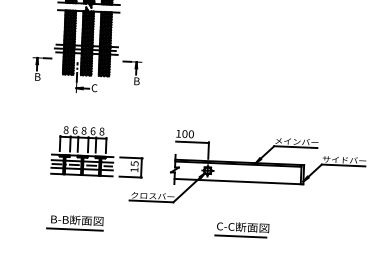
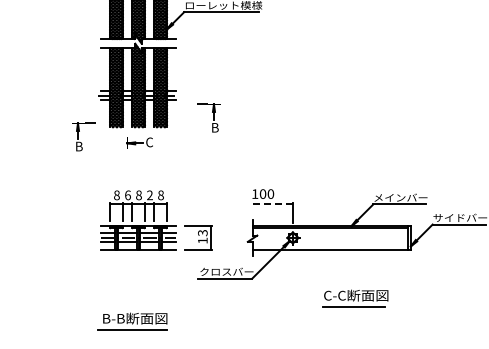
part: (41, 68) -> (83, 136), moved
line: (77, 72) -> (127, 123), removed
part: (131, 72) -> (208, 117), moved
text: (93, 131) -> (150, 195), 6 -> 2
line: (192, 142) -> (272, 203), solid -> dashed
text: (134, 163) -> (202, 232), 15 -> 13
part: (74, 222) -> (132, 321), moved
part: (242, 229) -> (355, 298), moved

